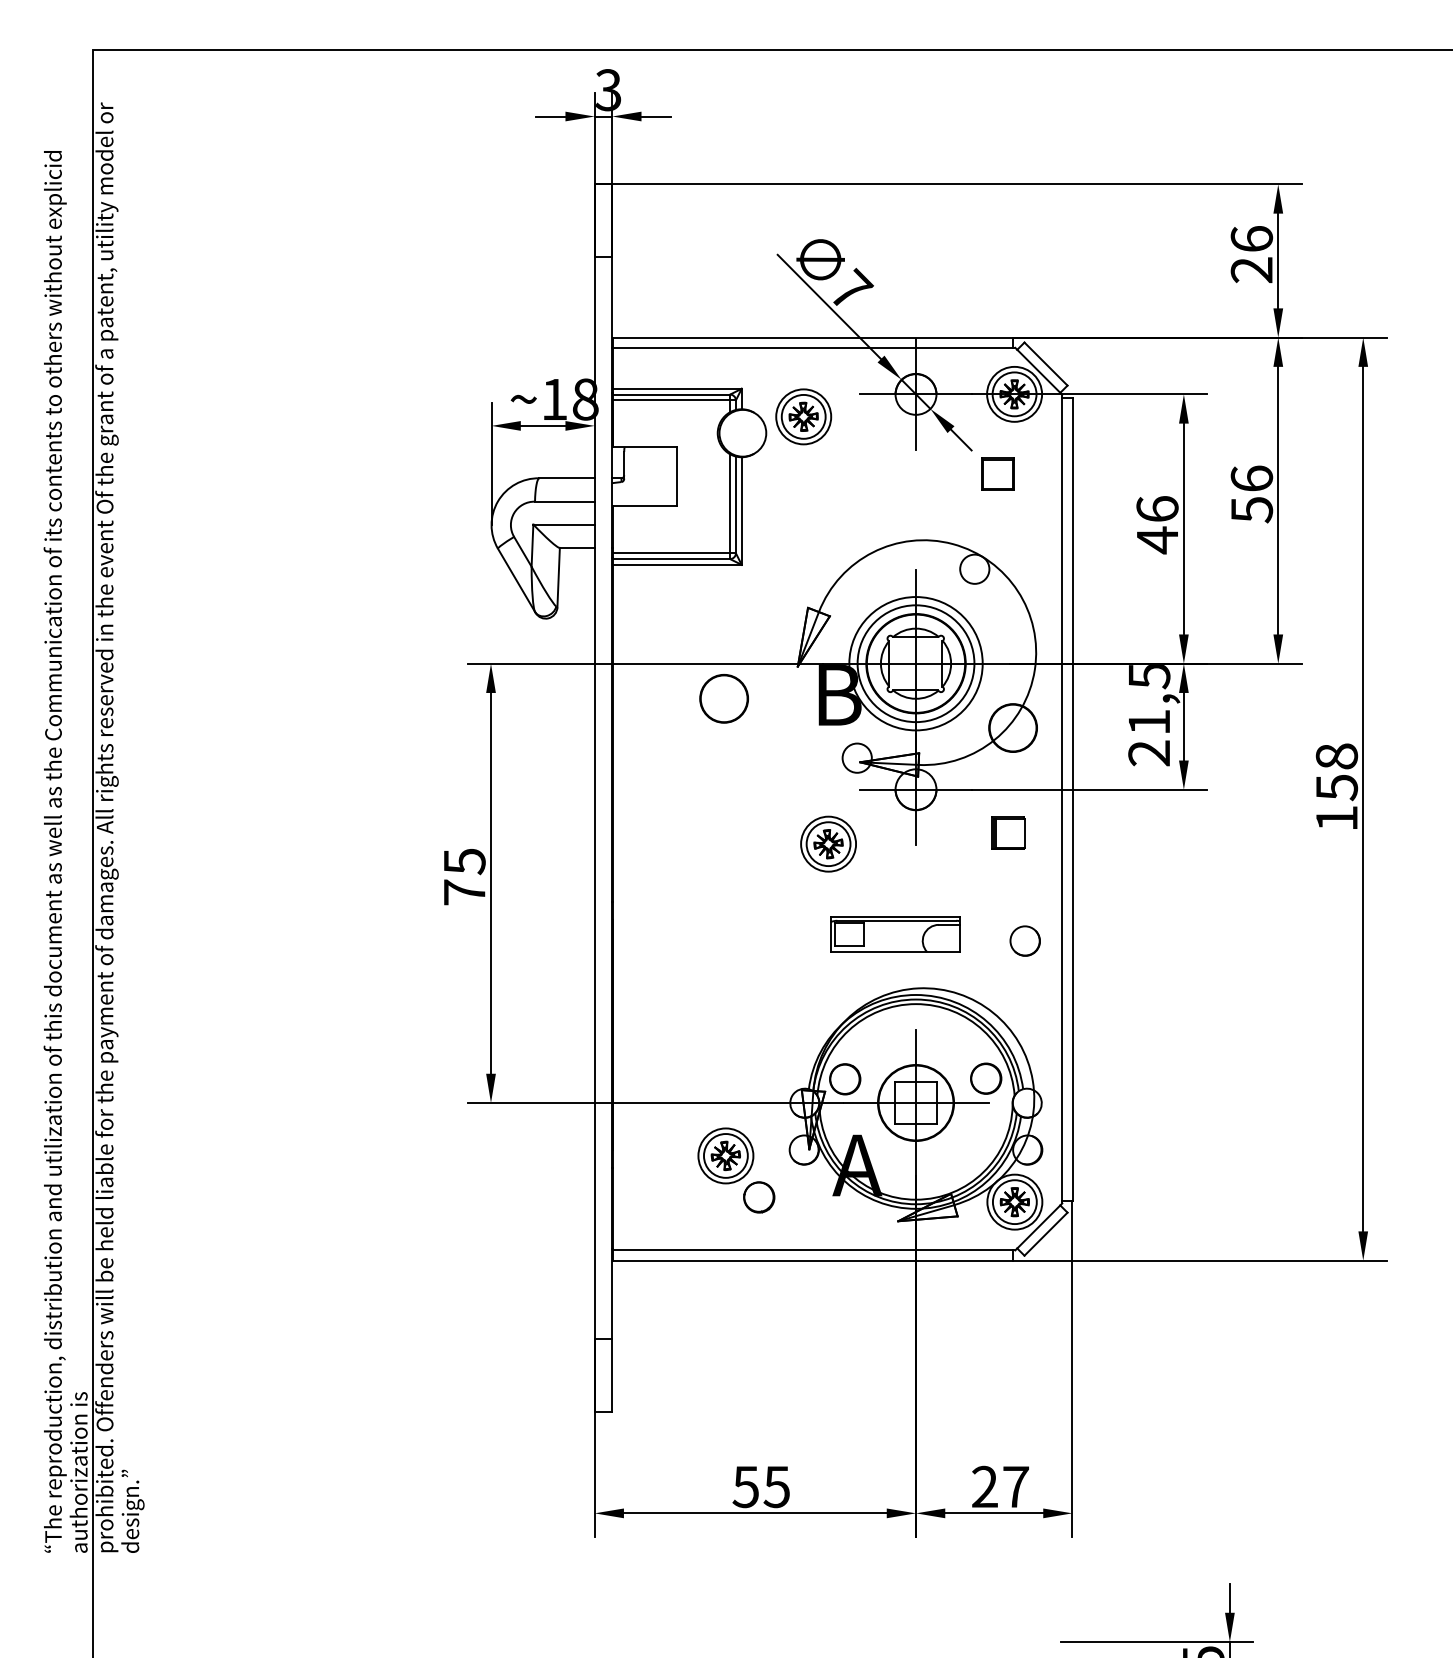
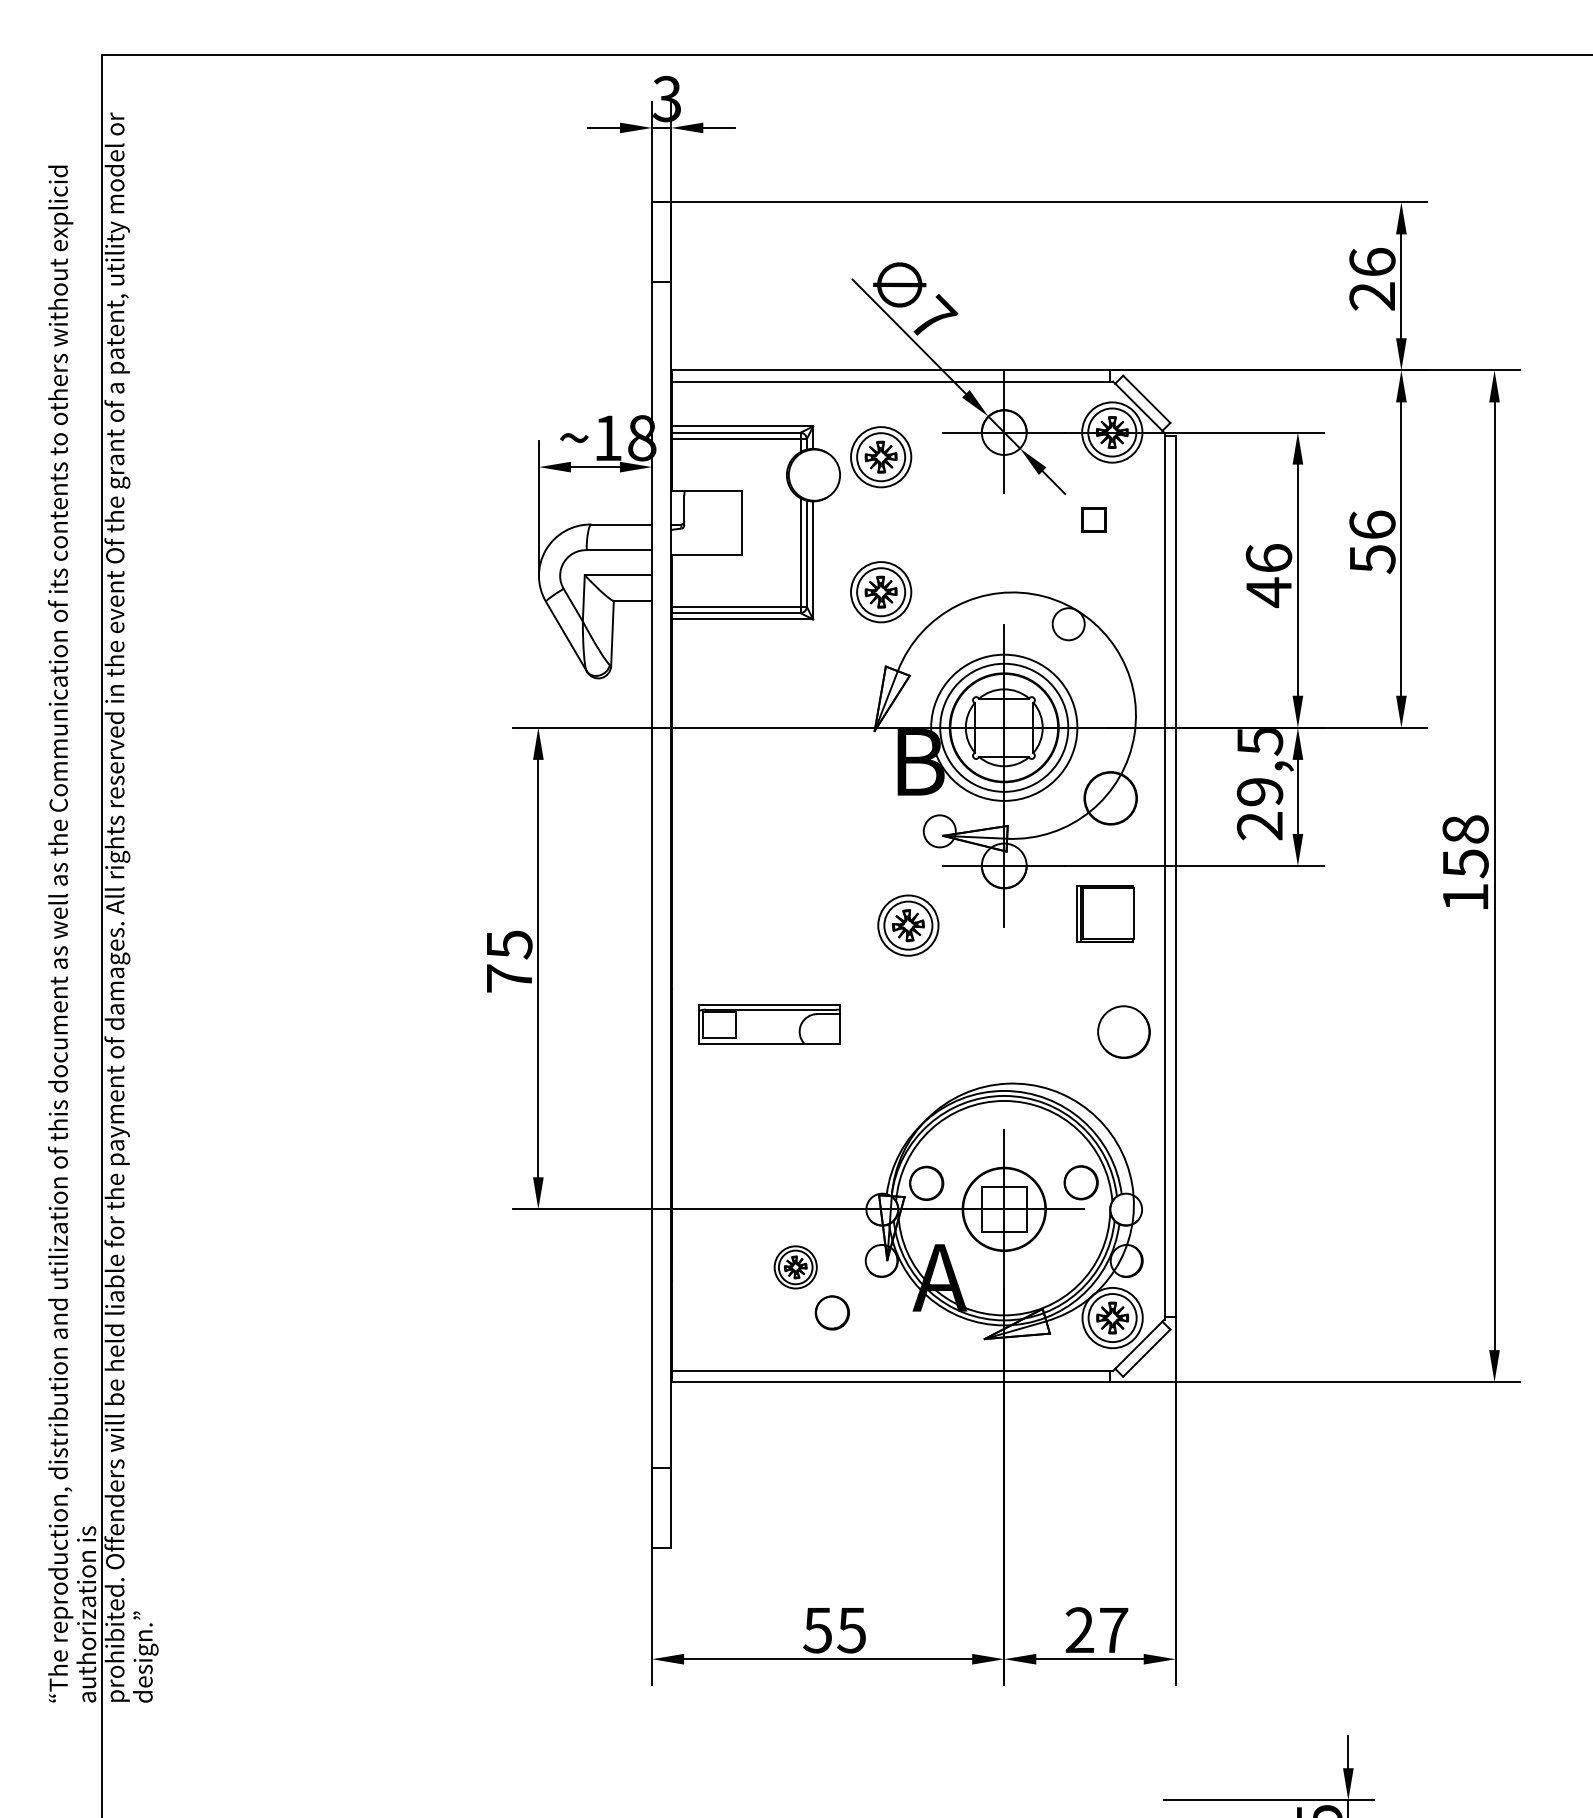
part: (997, 473) -> (1093, 519), size x0.7
part: (804, 540) -> (881, 592), added
part: (723, 699) -> (793, 766), removed
text: (1148, 722) -> (1259, 792), 21,5 -> 29,5
part: (1008, 833) -> (1105, 913), size x1.6
part: (895, 934) -> (769, 1024), moved
circle: (1024, 940) -> (1123, 1031), size x1.6
part: (725, 1156) -> (795, 1267), size x0.7

